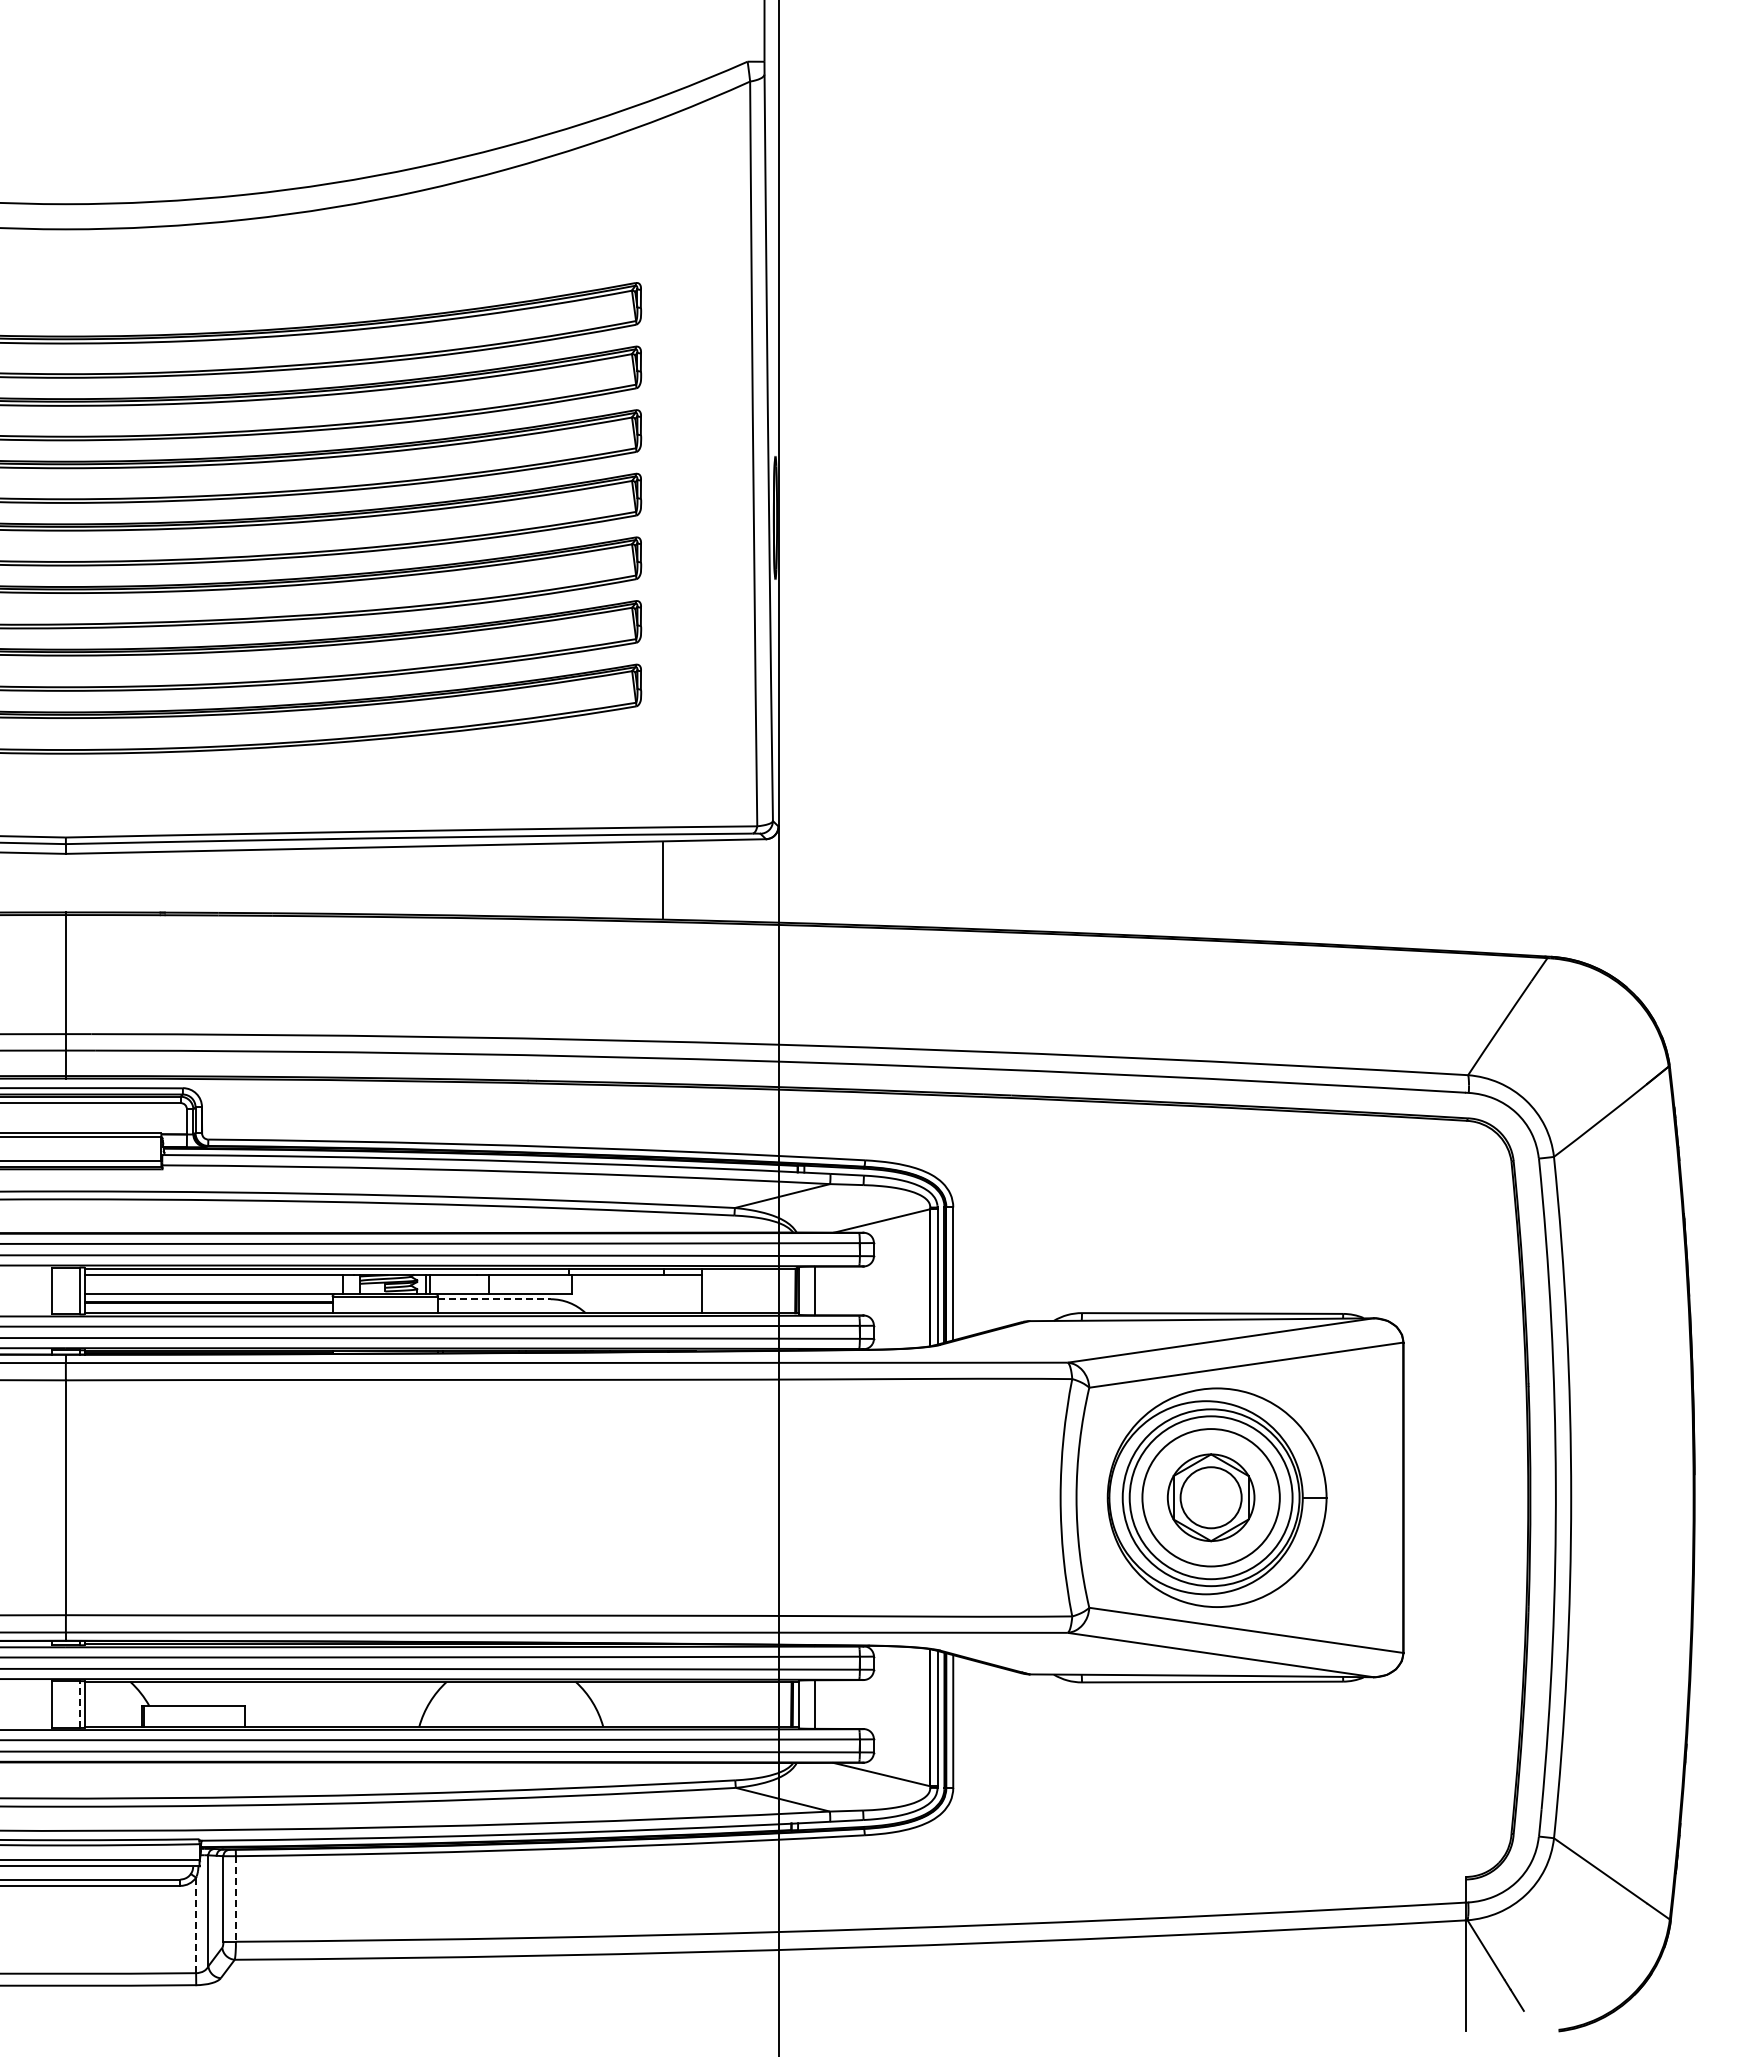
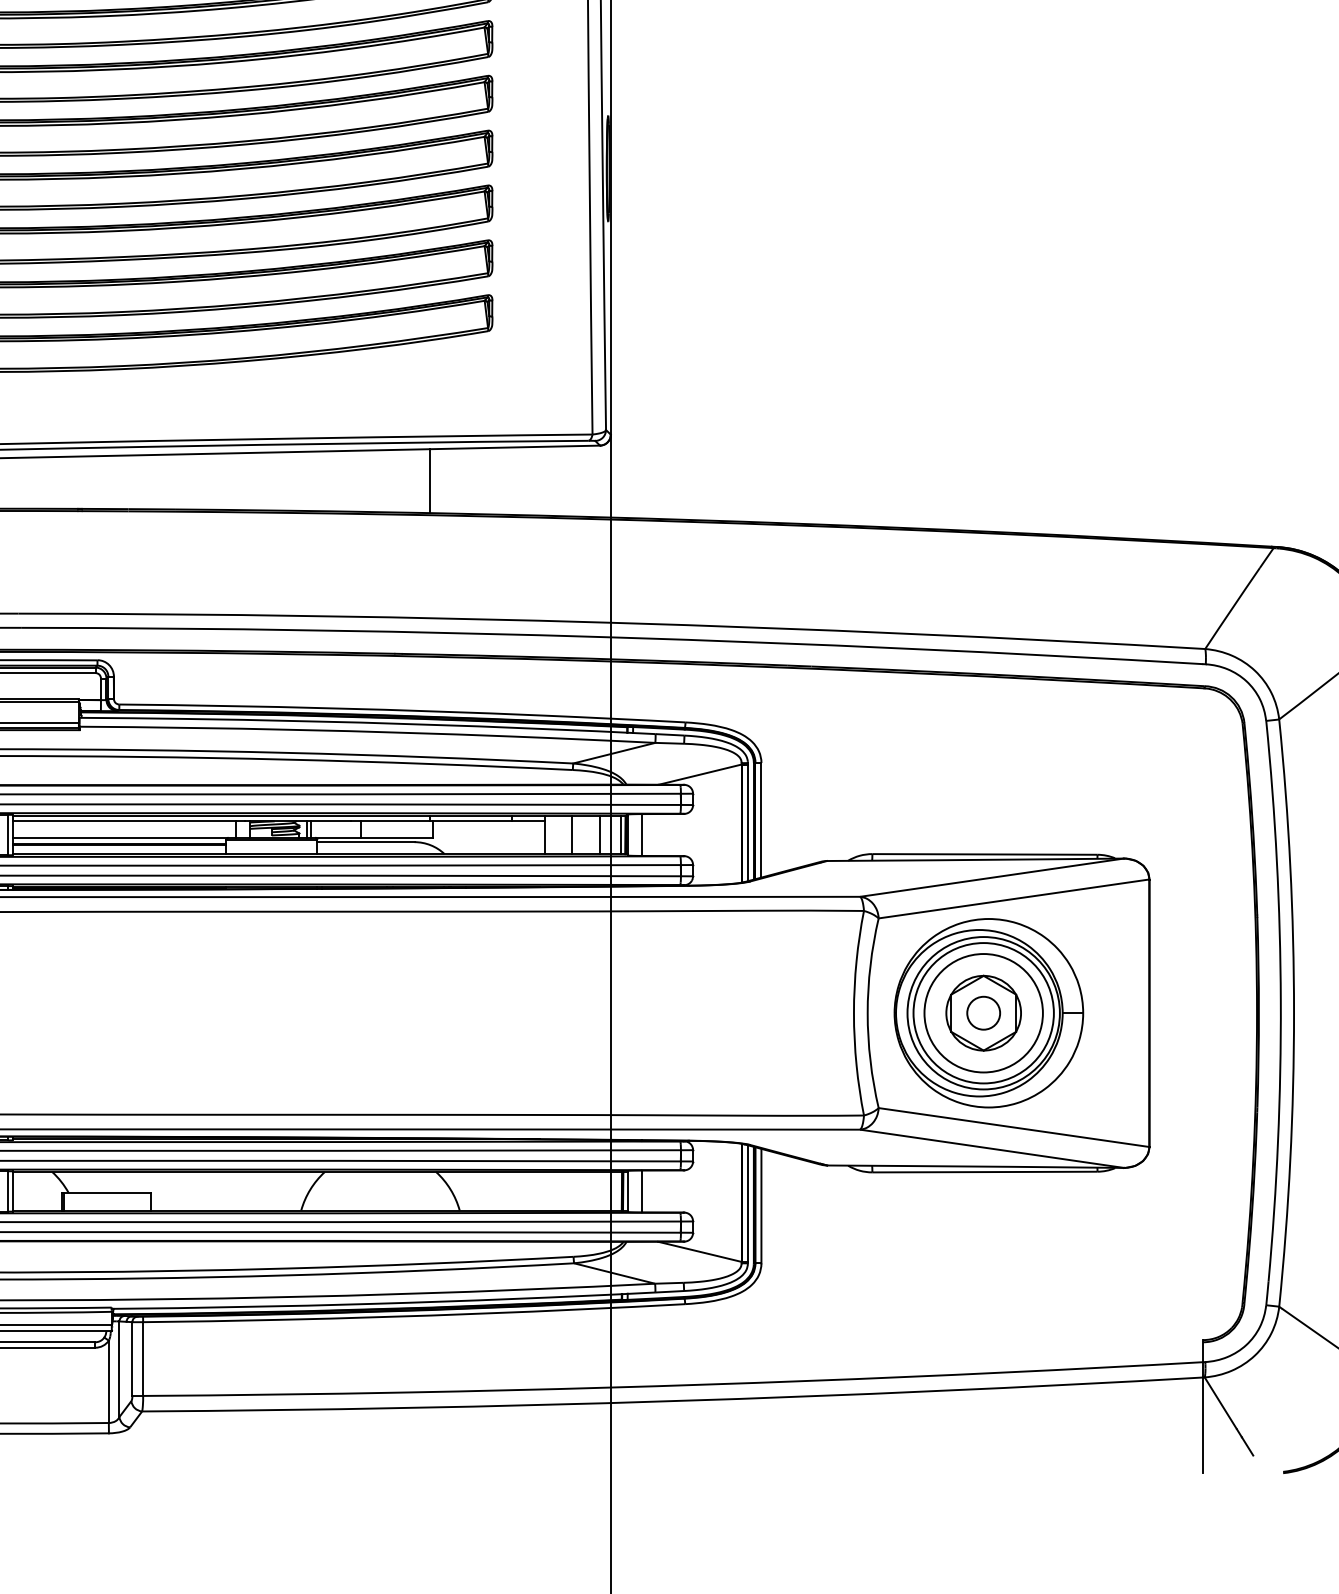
line: (662, 880) -> (429, 481), moved
line: (733, 1290) -> (572, 834), added
line: (765, 1290) -> (599, 834), added
line: (790, 1290) -> (621, 834), added
line: (494, 1299) -> (366, 842), dashed -> solid
circle: (1211, 1497) -> (984, 1013), size x0.62
line: (79, 1704) -> (8, 1191), dashed -> solid
line: (235, 1898) -> (142, 1358), dashed -> solid
line: (196, 1925) -> (109, 1381), dashed -> solid

